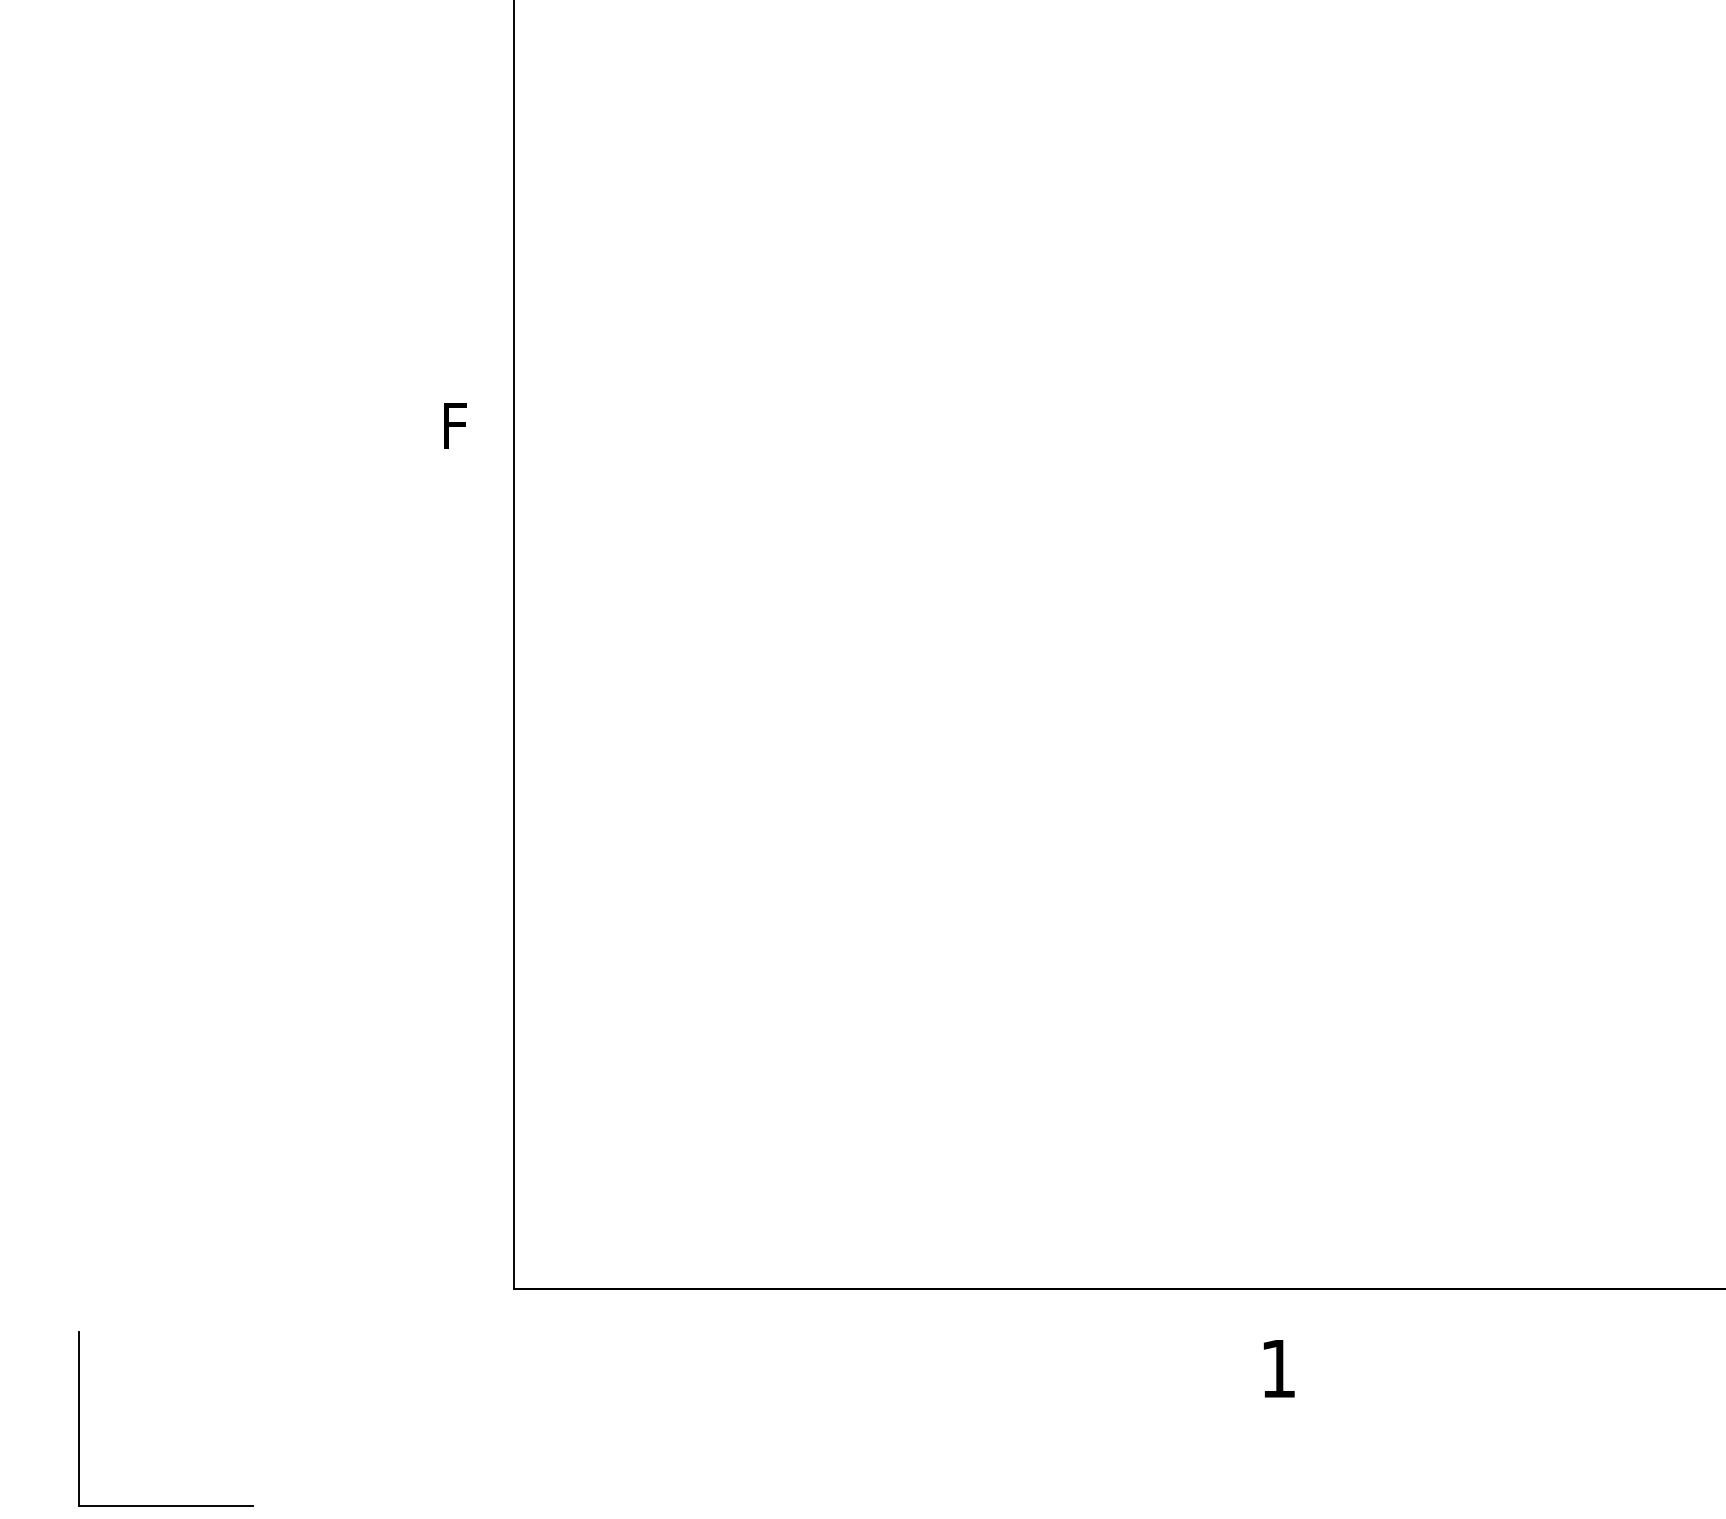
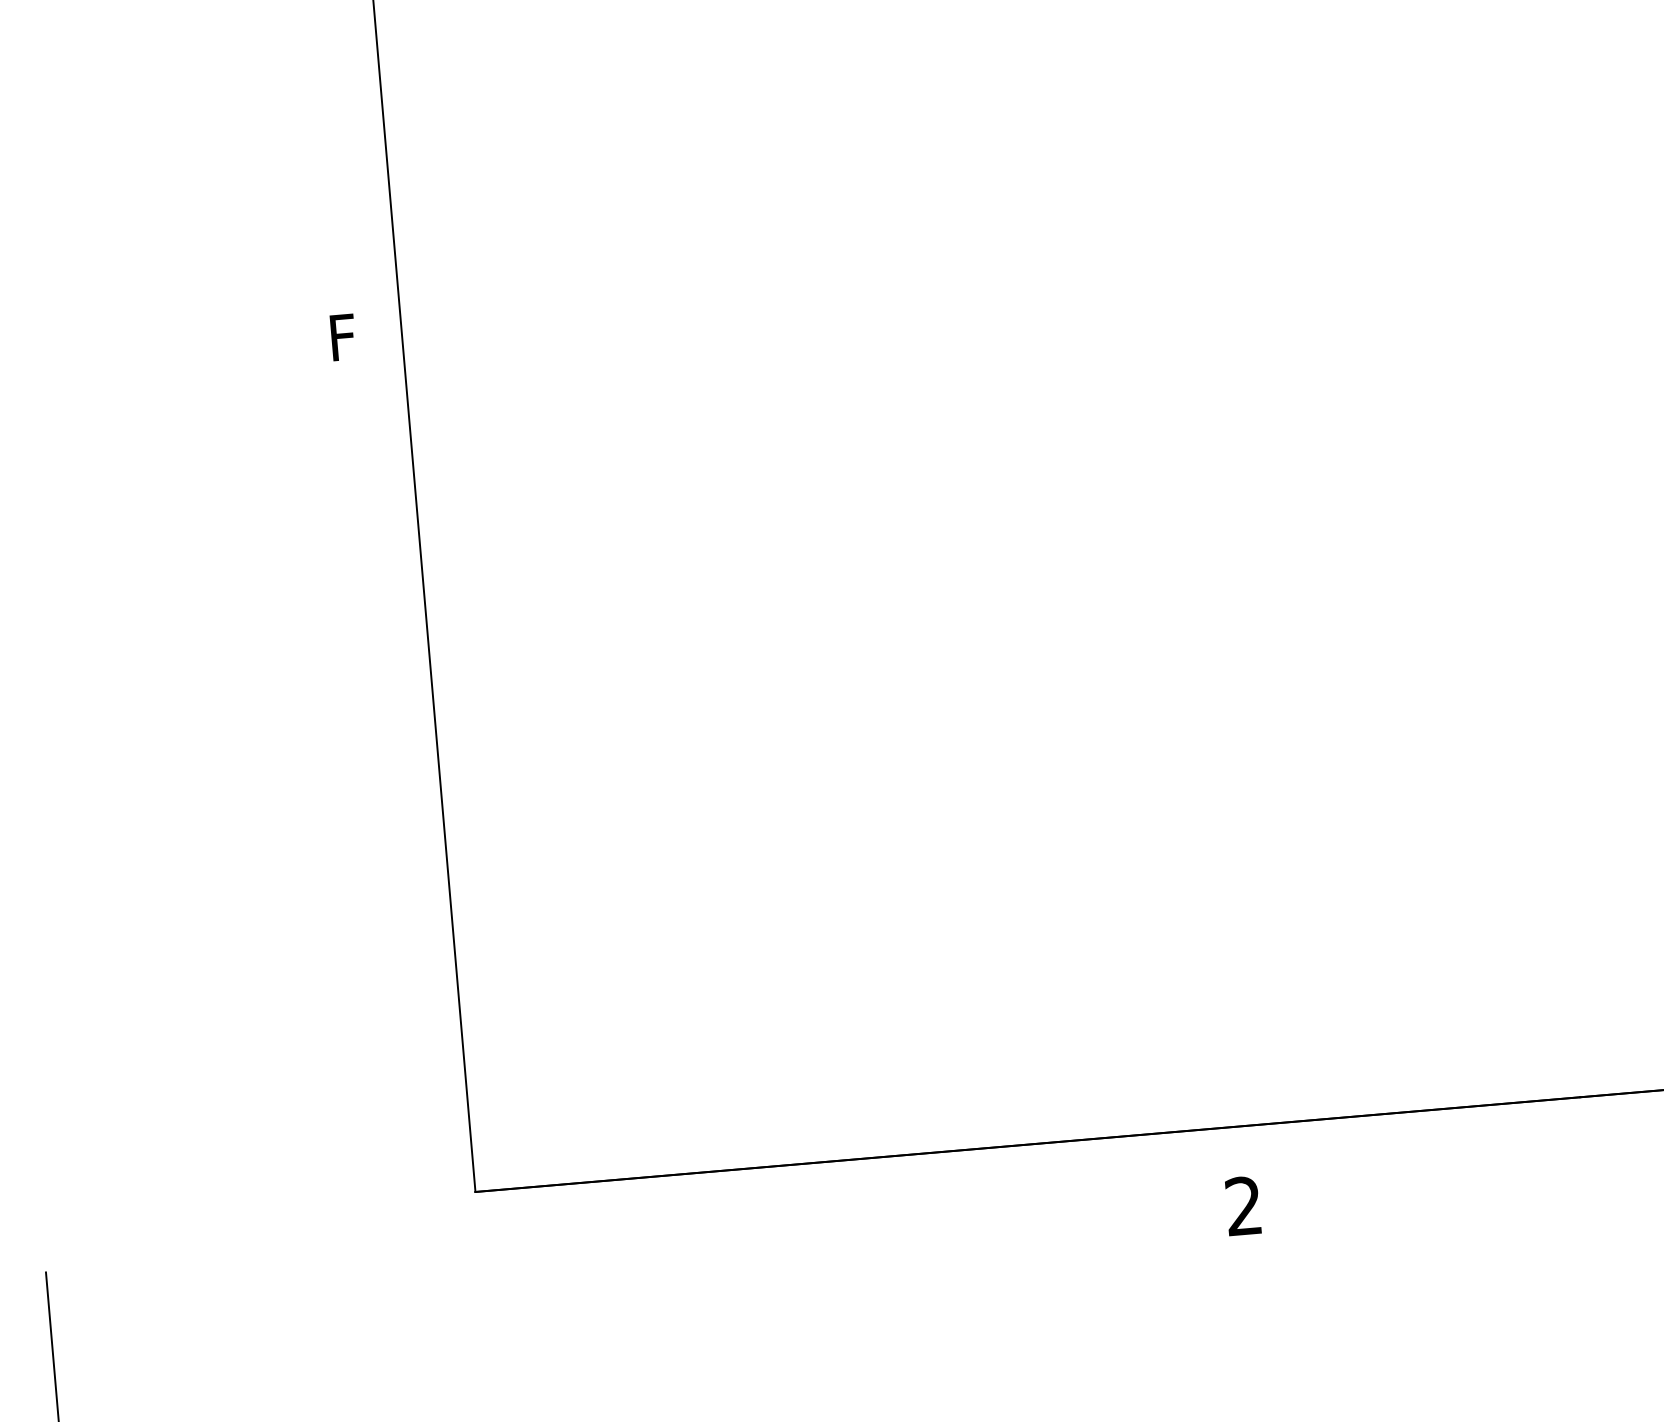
text: (1277, 1368) -> (1242, 1206), 1 -> 2

